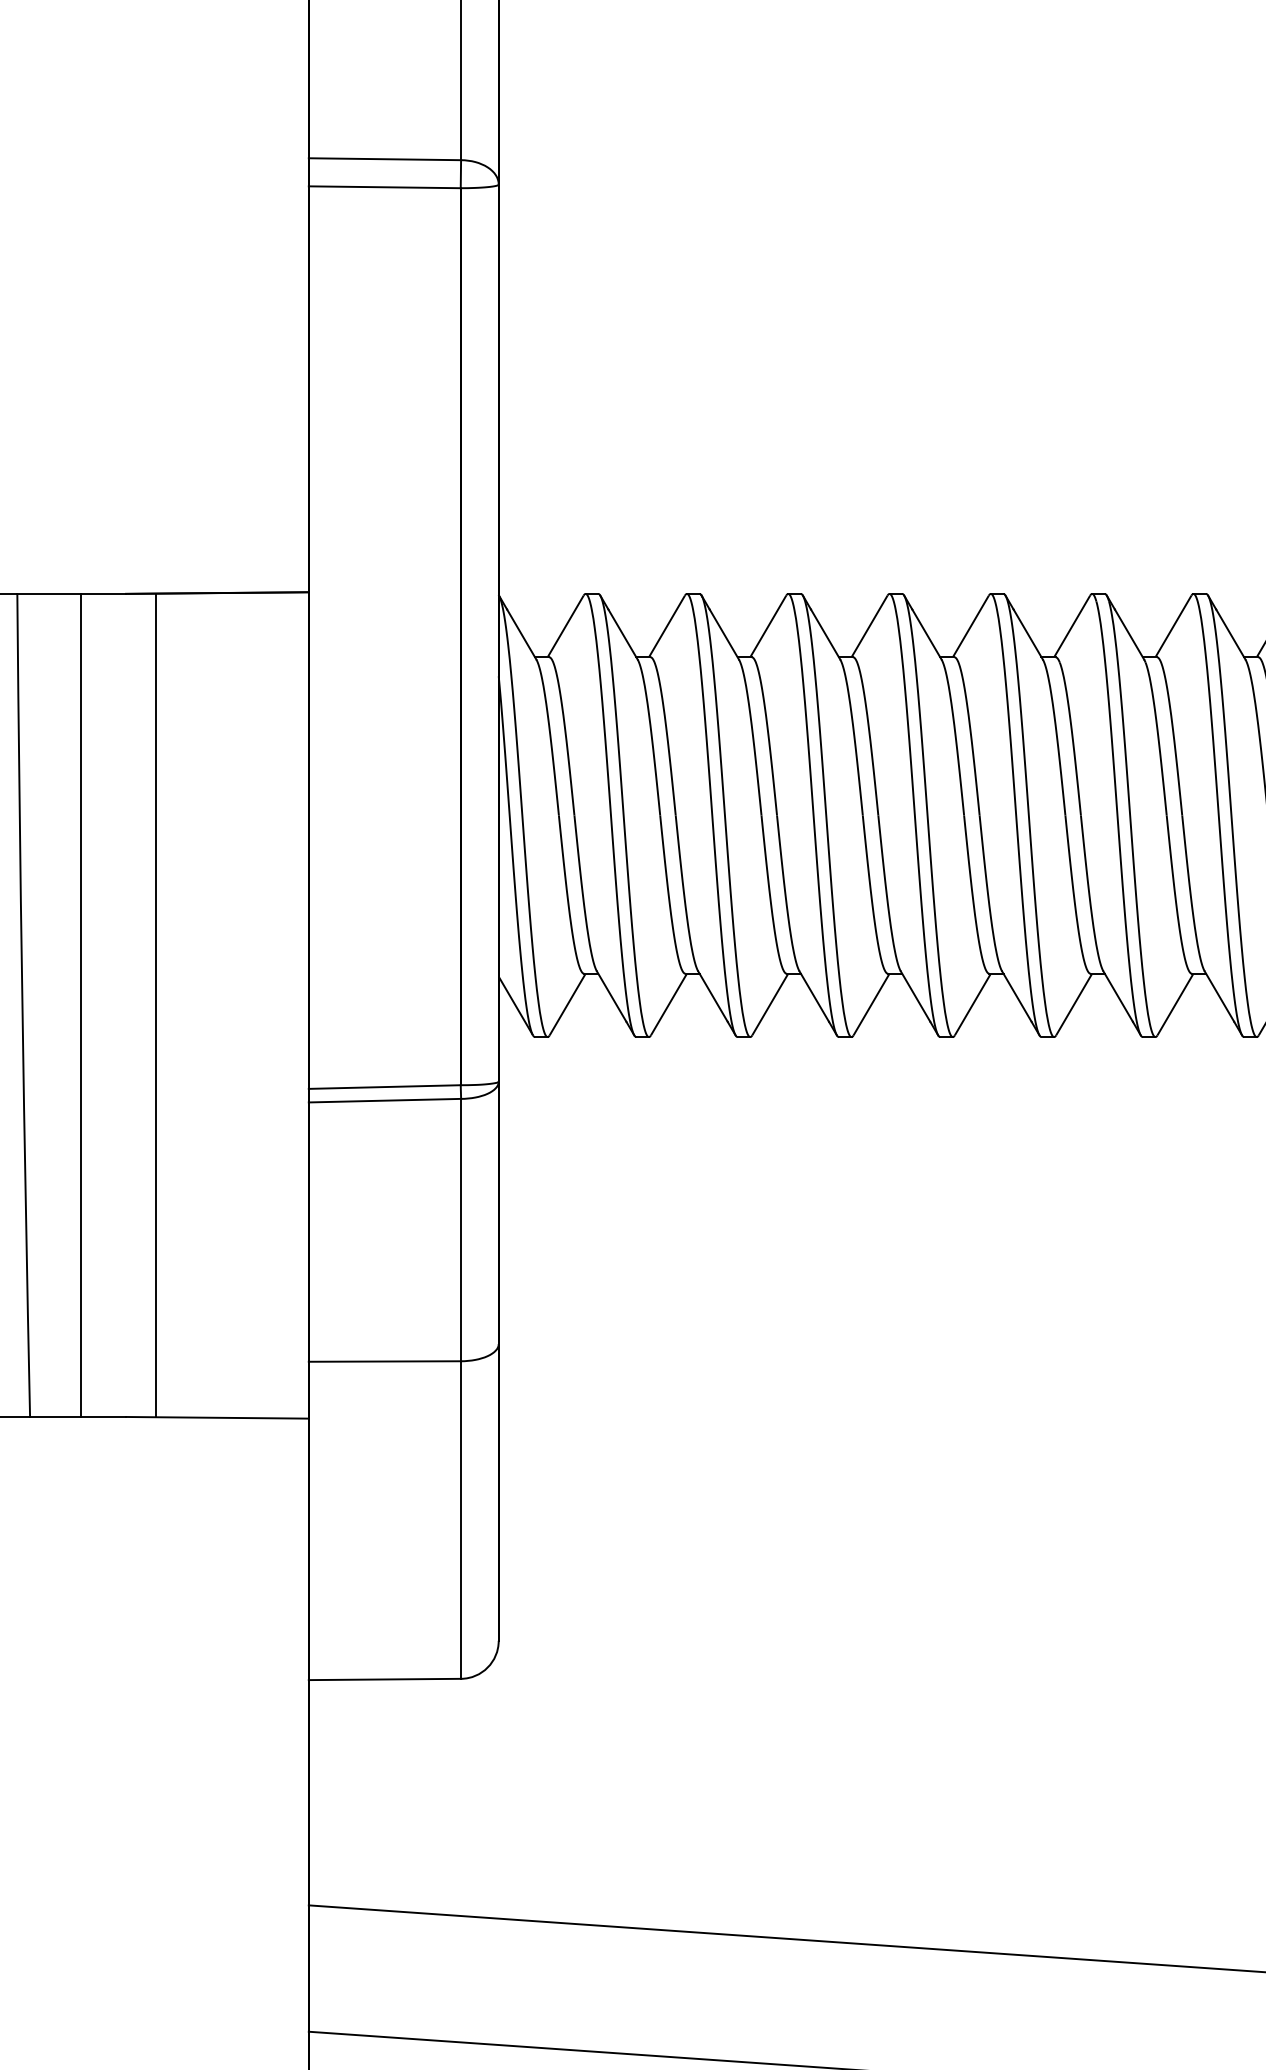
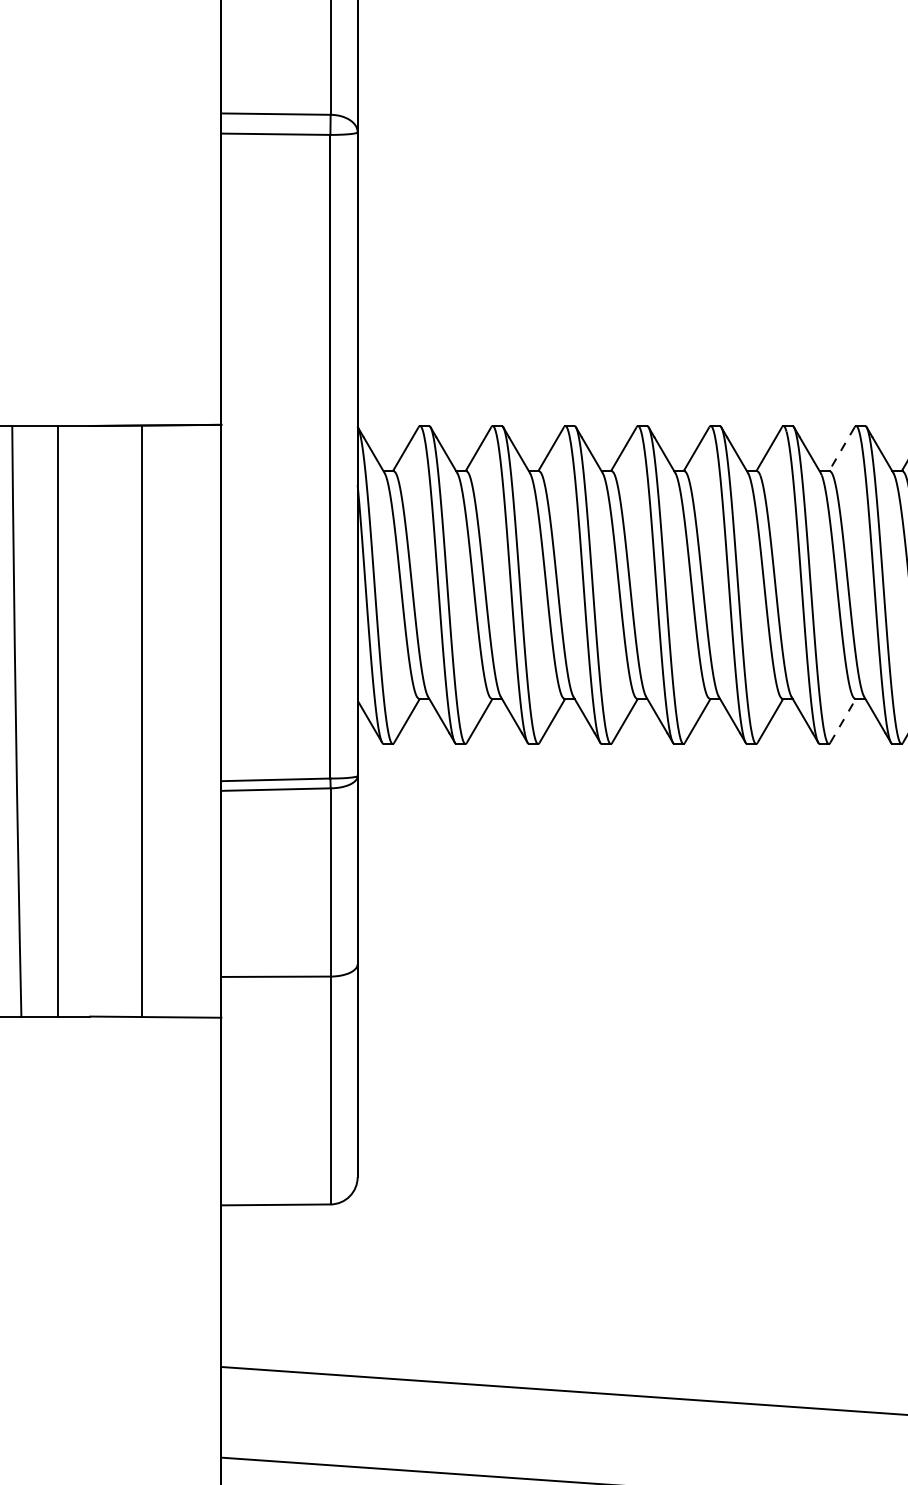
line: (1173, 627) -> (841, 450), solid -> dashed
line: (1175, 1004) -> (843, 720), solid -> dashed
line: (155, 1005) -> (141, 721), moved

